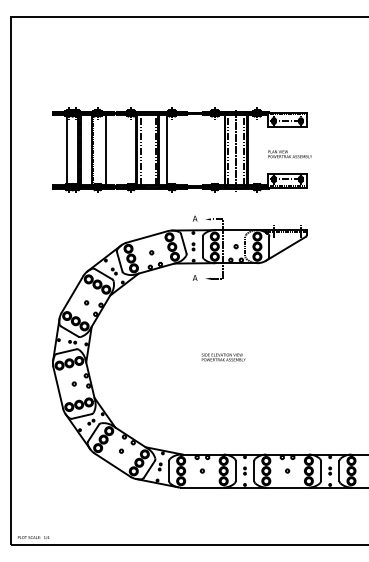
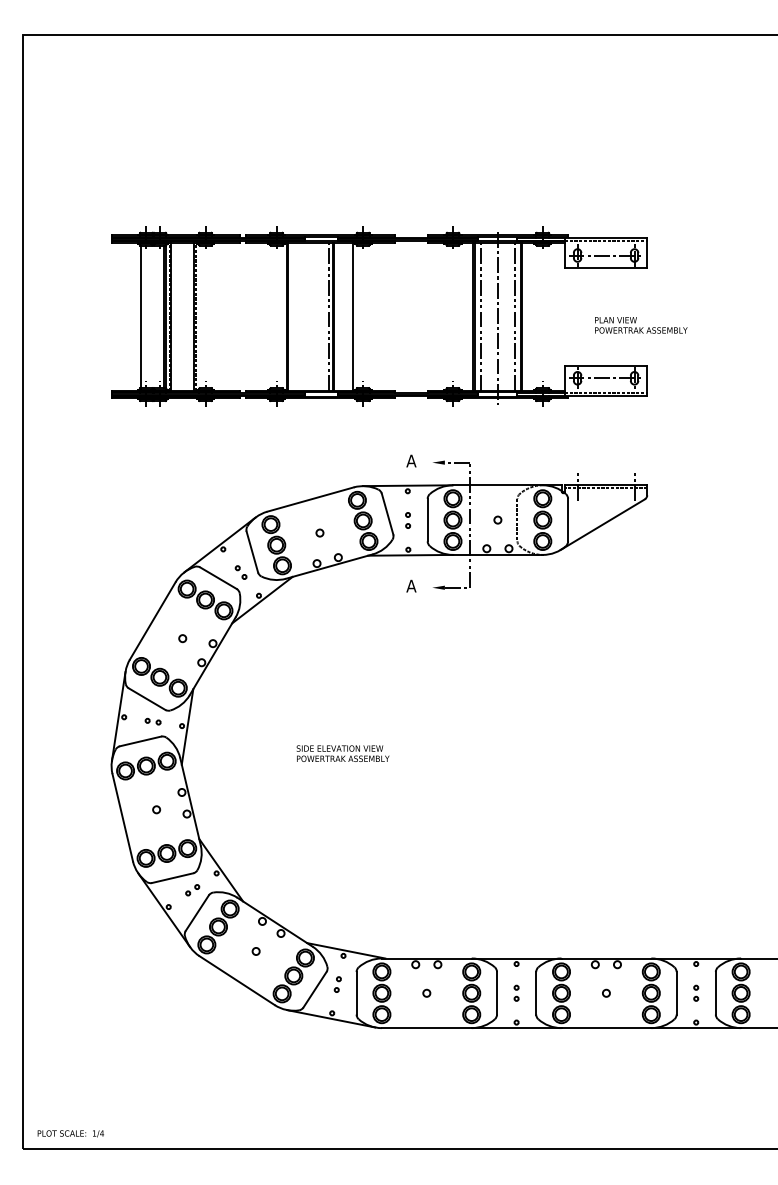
line: (106, 150) -> (224, 317), removed
line: (140, 150) -> (296, 317), removed
text: (289, 154) -> (639, 325), moved
text: (223, 357) -> (342, 753), moved

